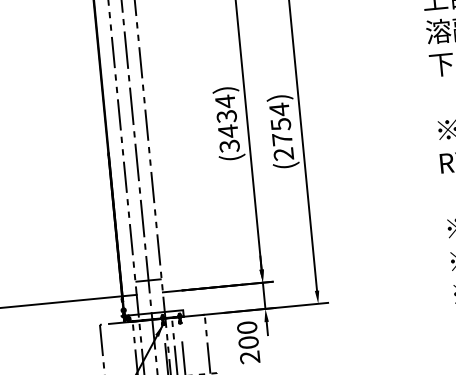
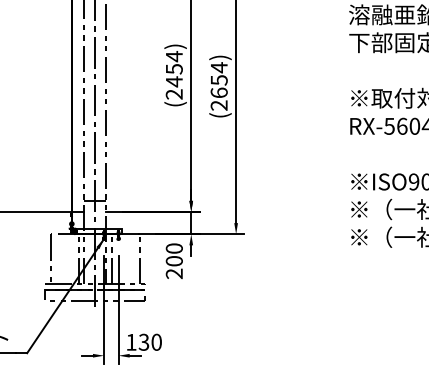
text: (227, 131) -> (173, 81), (3434) -> (2454)
text: (281, 138) -> (218, 92), (2754) -> (2654)

